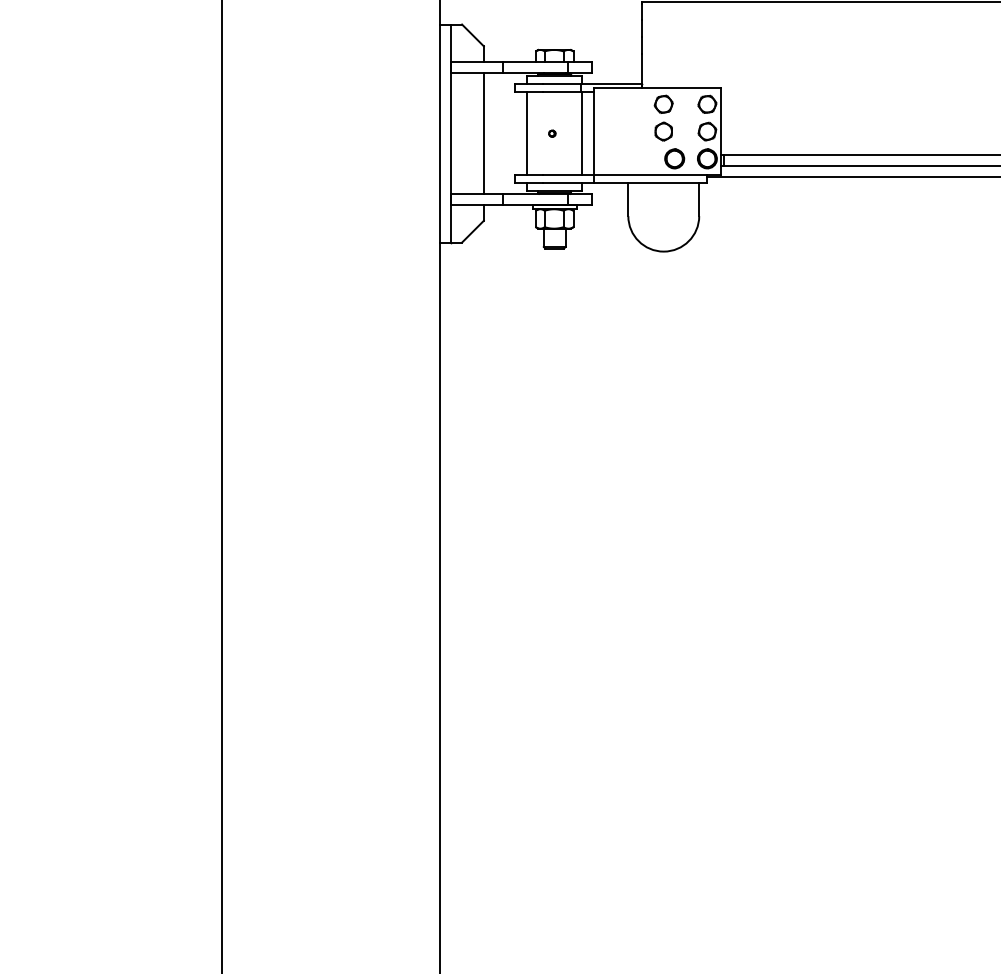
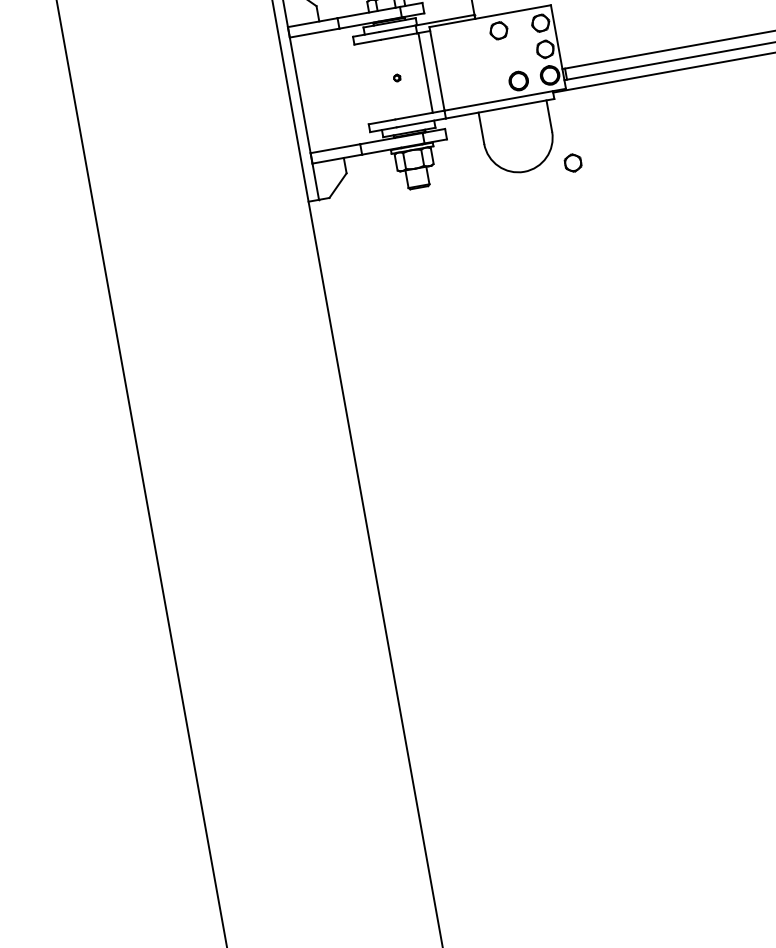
part: (663, 131) -> (572, 162), moved
line: (483, 133) -> (331, 89), removed
line: (527, 133) -> (373, 82), removed

